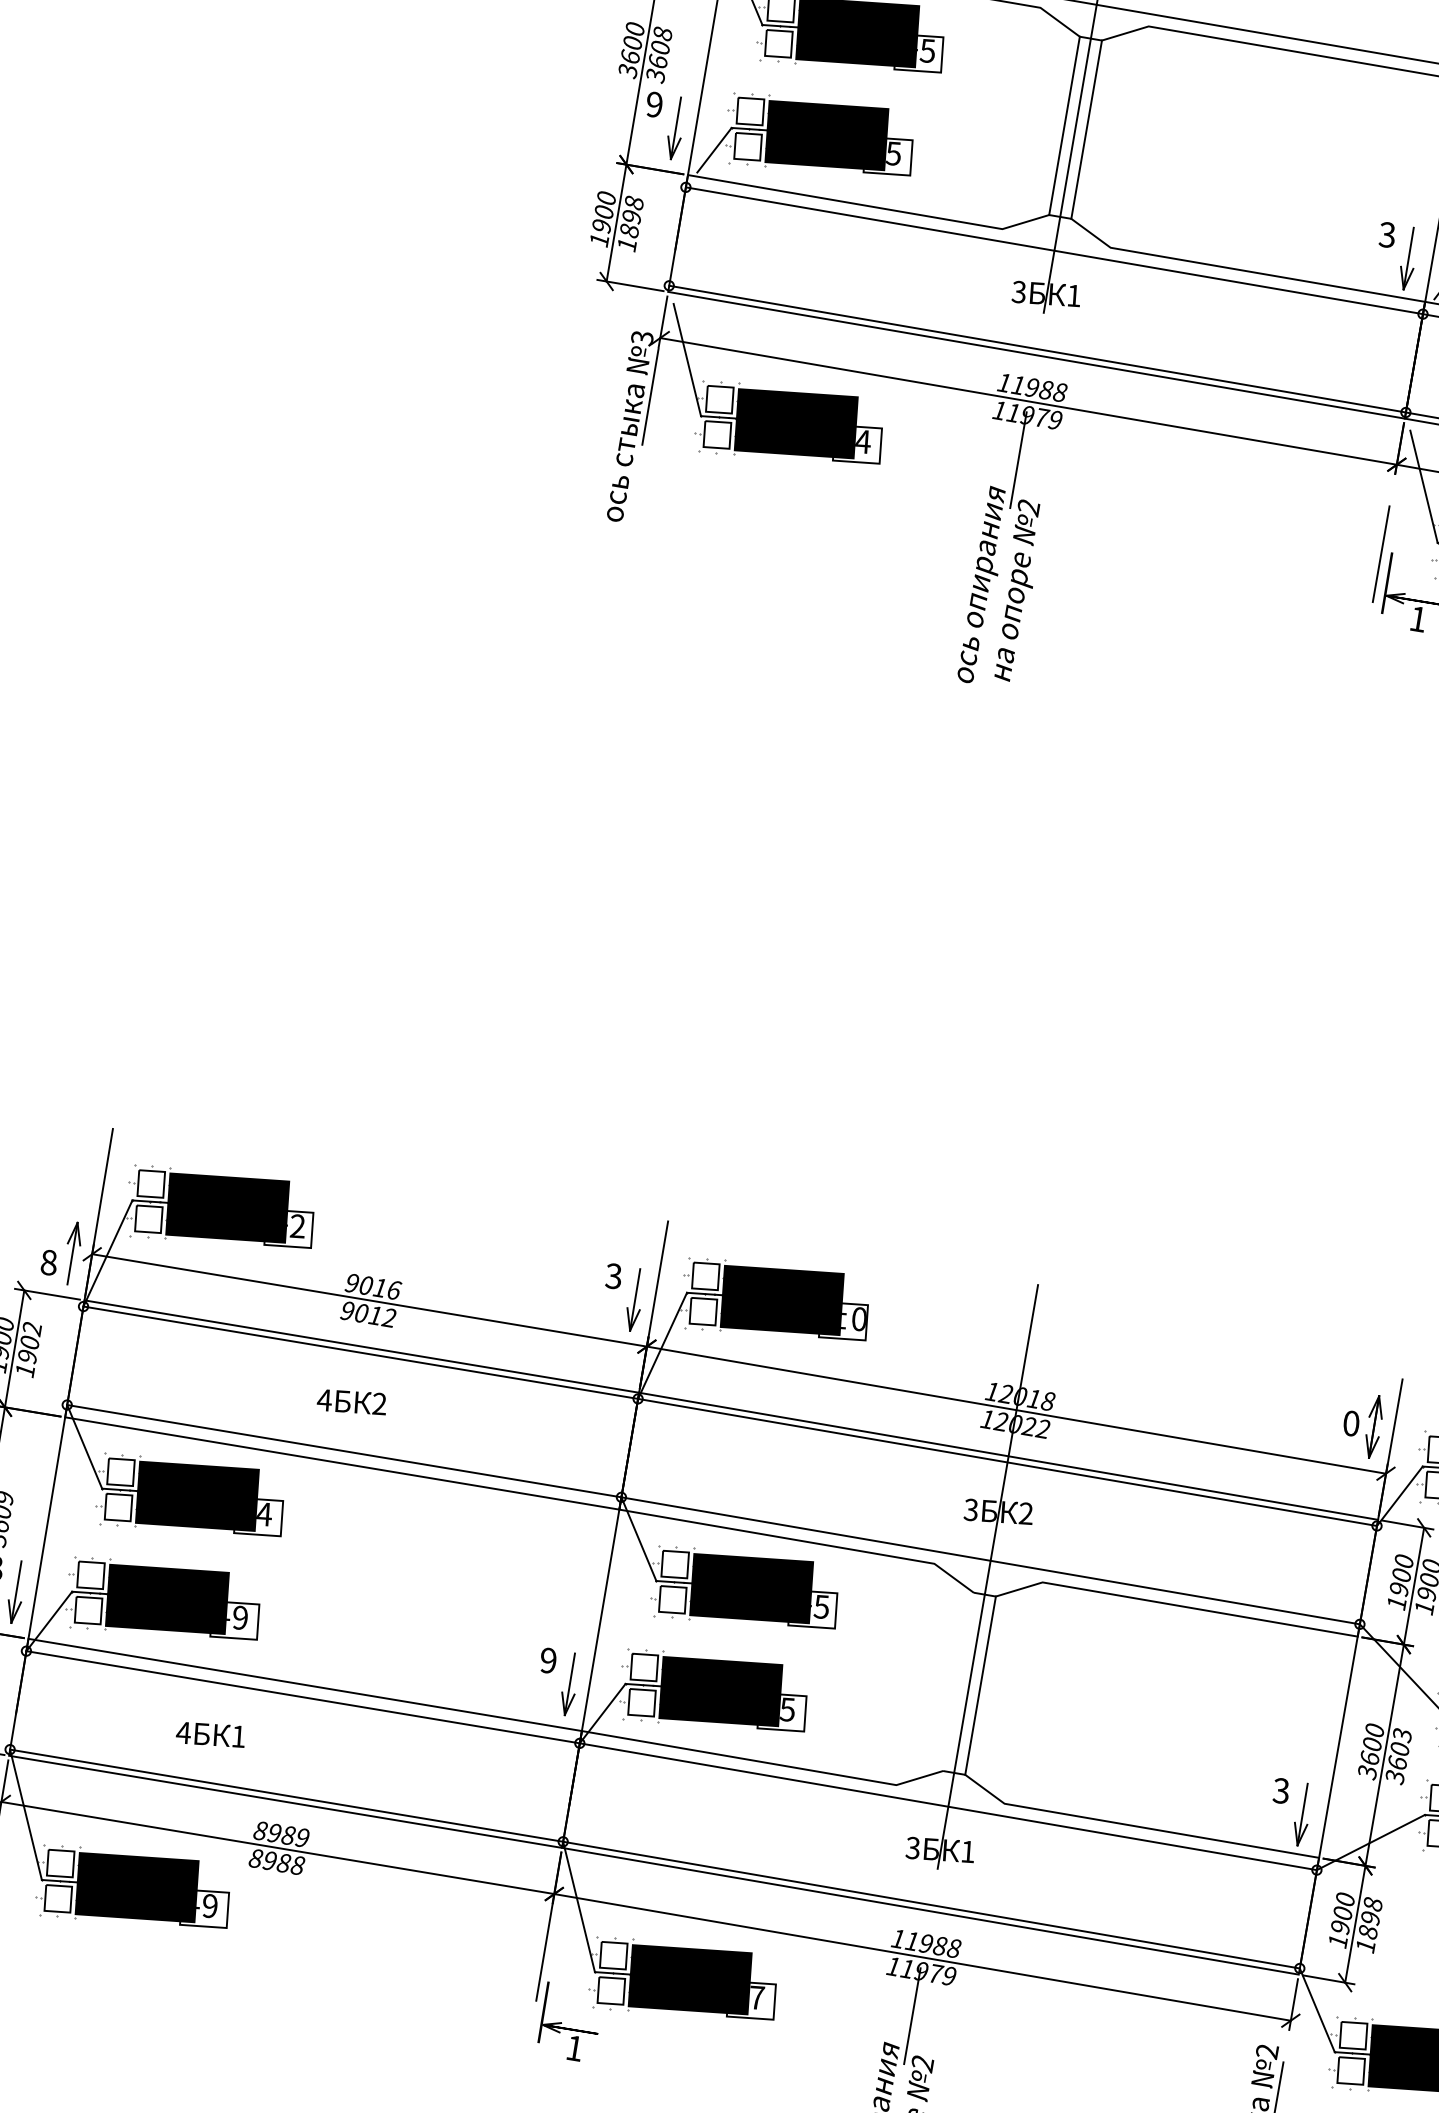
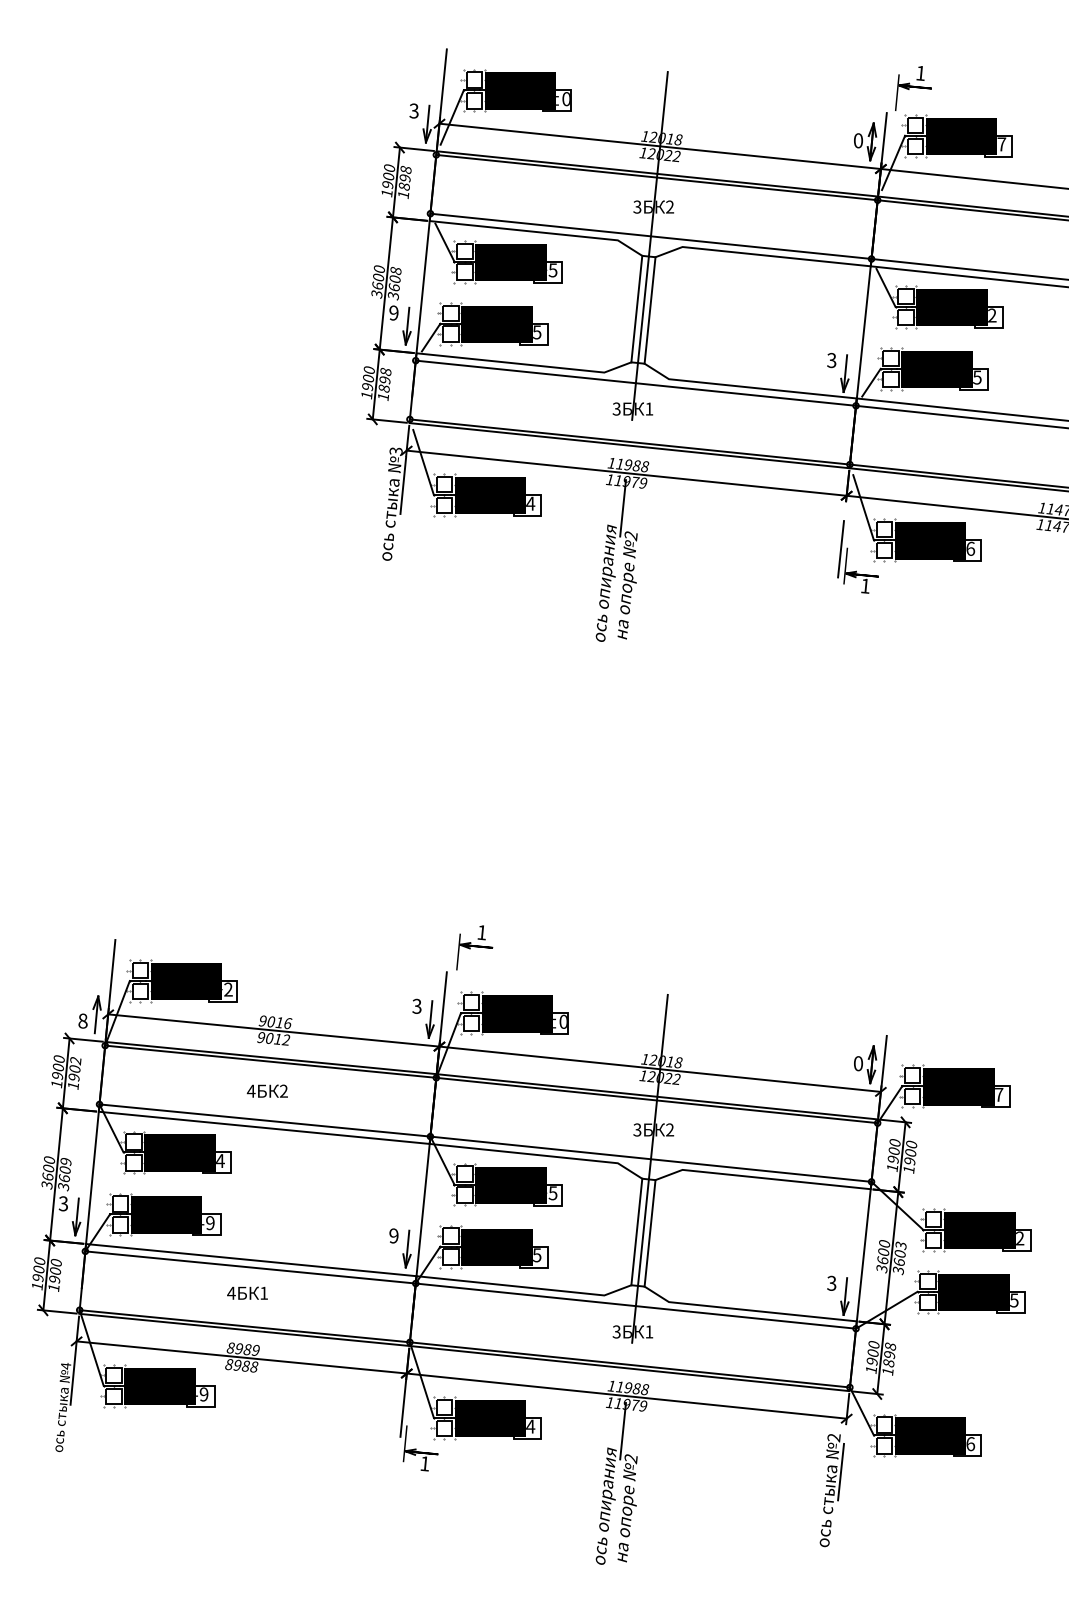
part: (717, 1183) -> (474, 947), added
line: (957, 1680) -> (636, 1231), added
text: (210, 1733) -> (247, 1292), moved
text: (756, 1997) -> (530, 1426), -7 -> -4

